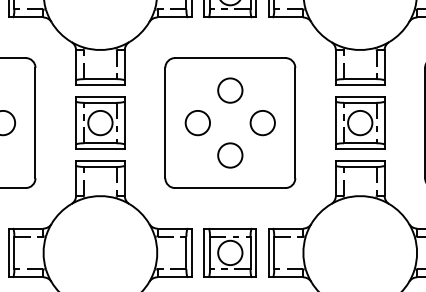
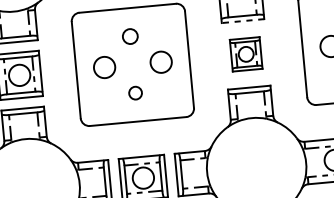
line: (359, 84) -> (242, 20), solid -> dashed
circle: (230, 90) -> (130, 36), size x0.7
part: (360, 122) -> (246, 53), size x0.7
circle: (230, 155) -> (135, 93), size x0.6

